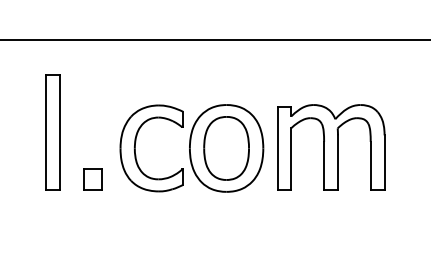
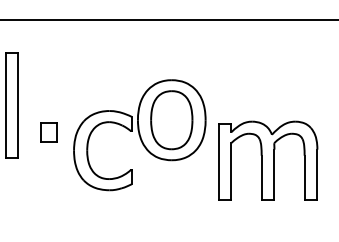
part: (331, 147) -> (268, 160), moved
part: (135, 148) -> (87, 150), moved
part: (92, 179) -> (48, 133), moved

